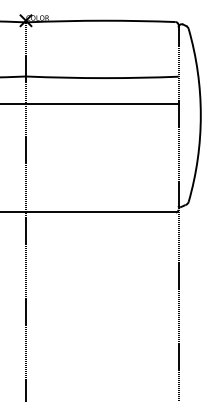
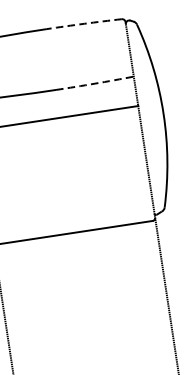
arc: (140, 21) -> (84, 24), solid -> dashed
arc: (141, 77) -> (94, 83), solid -> dashed

